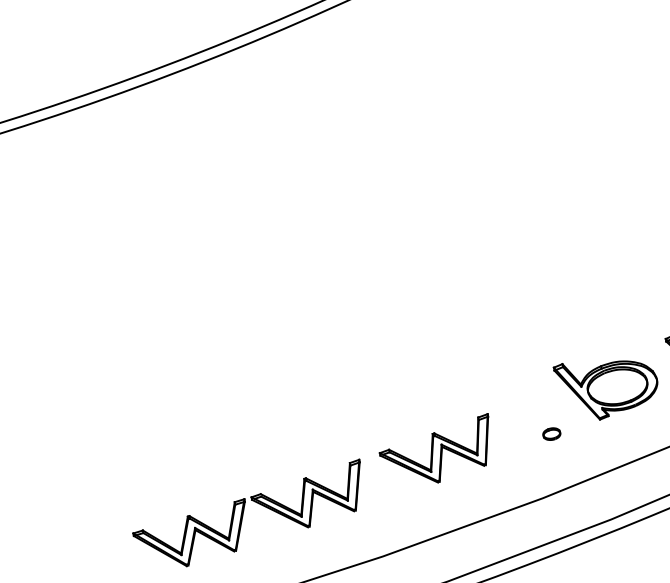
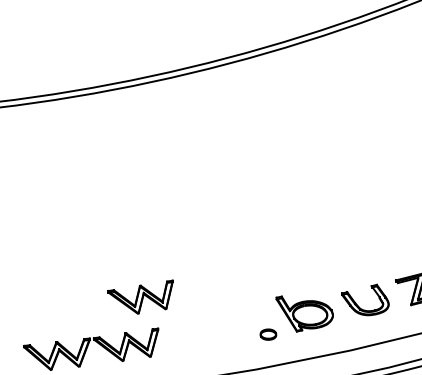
part: (551, 433) -> (268, 334), size x1.6
part: (437, 452) -> (140, 296), moved

